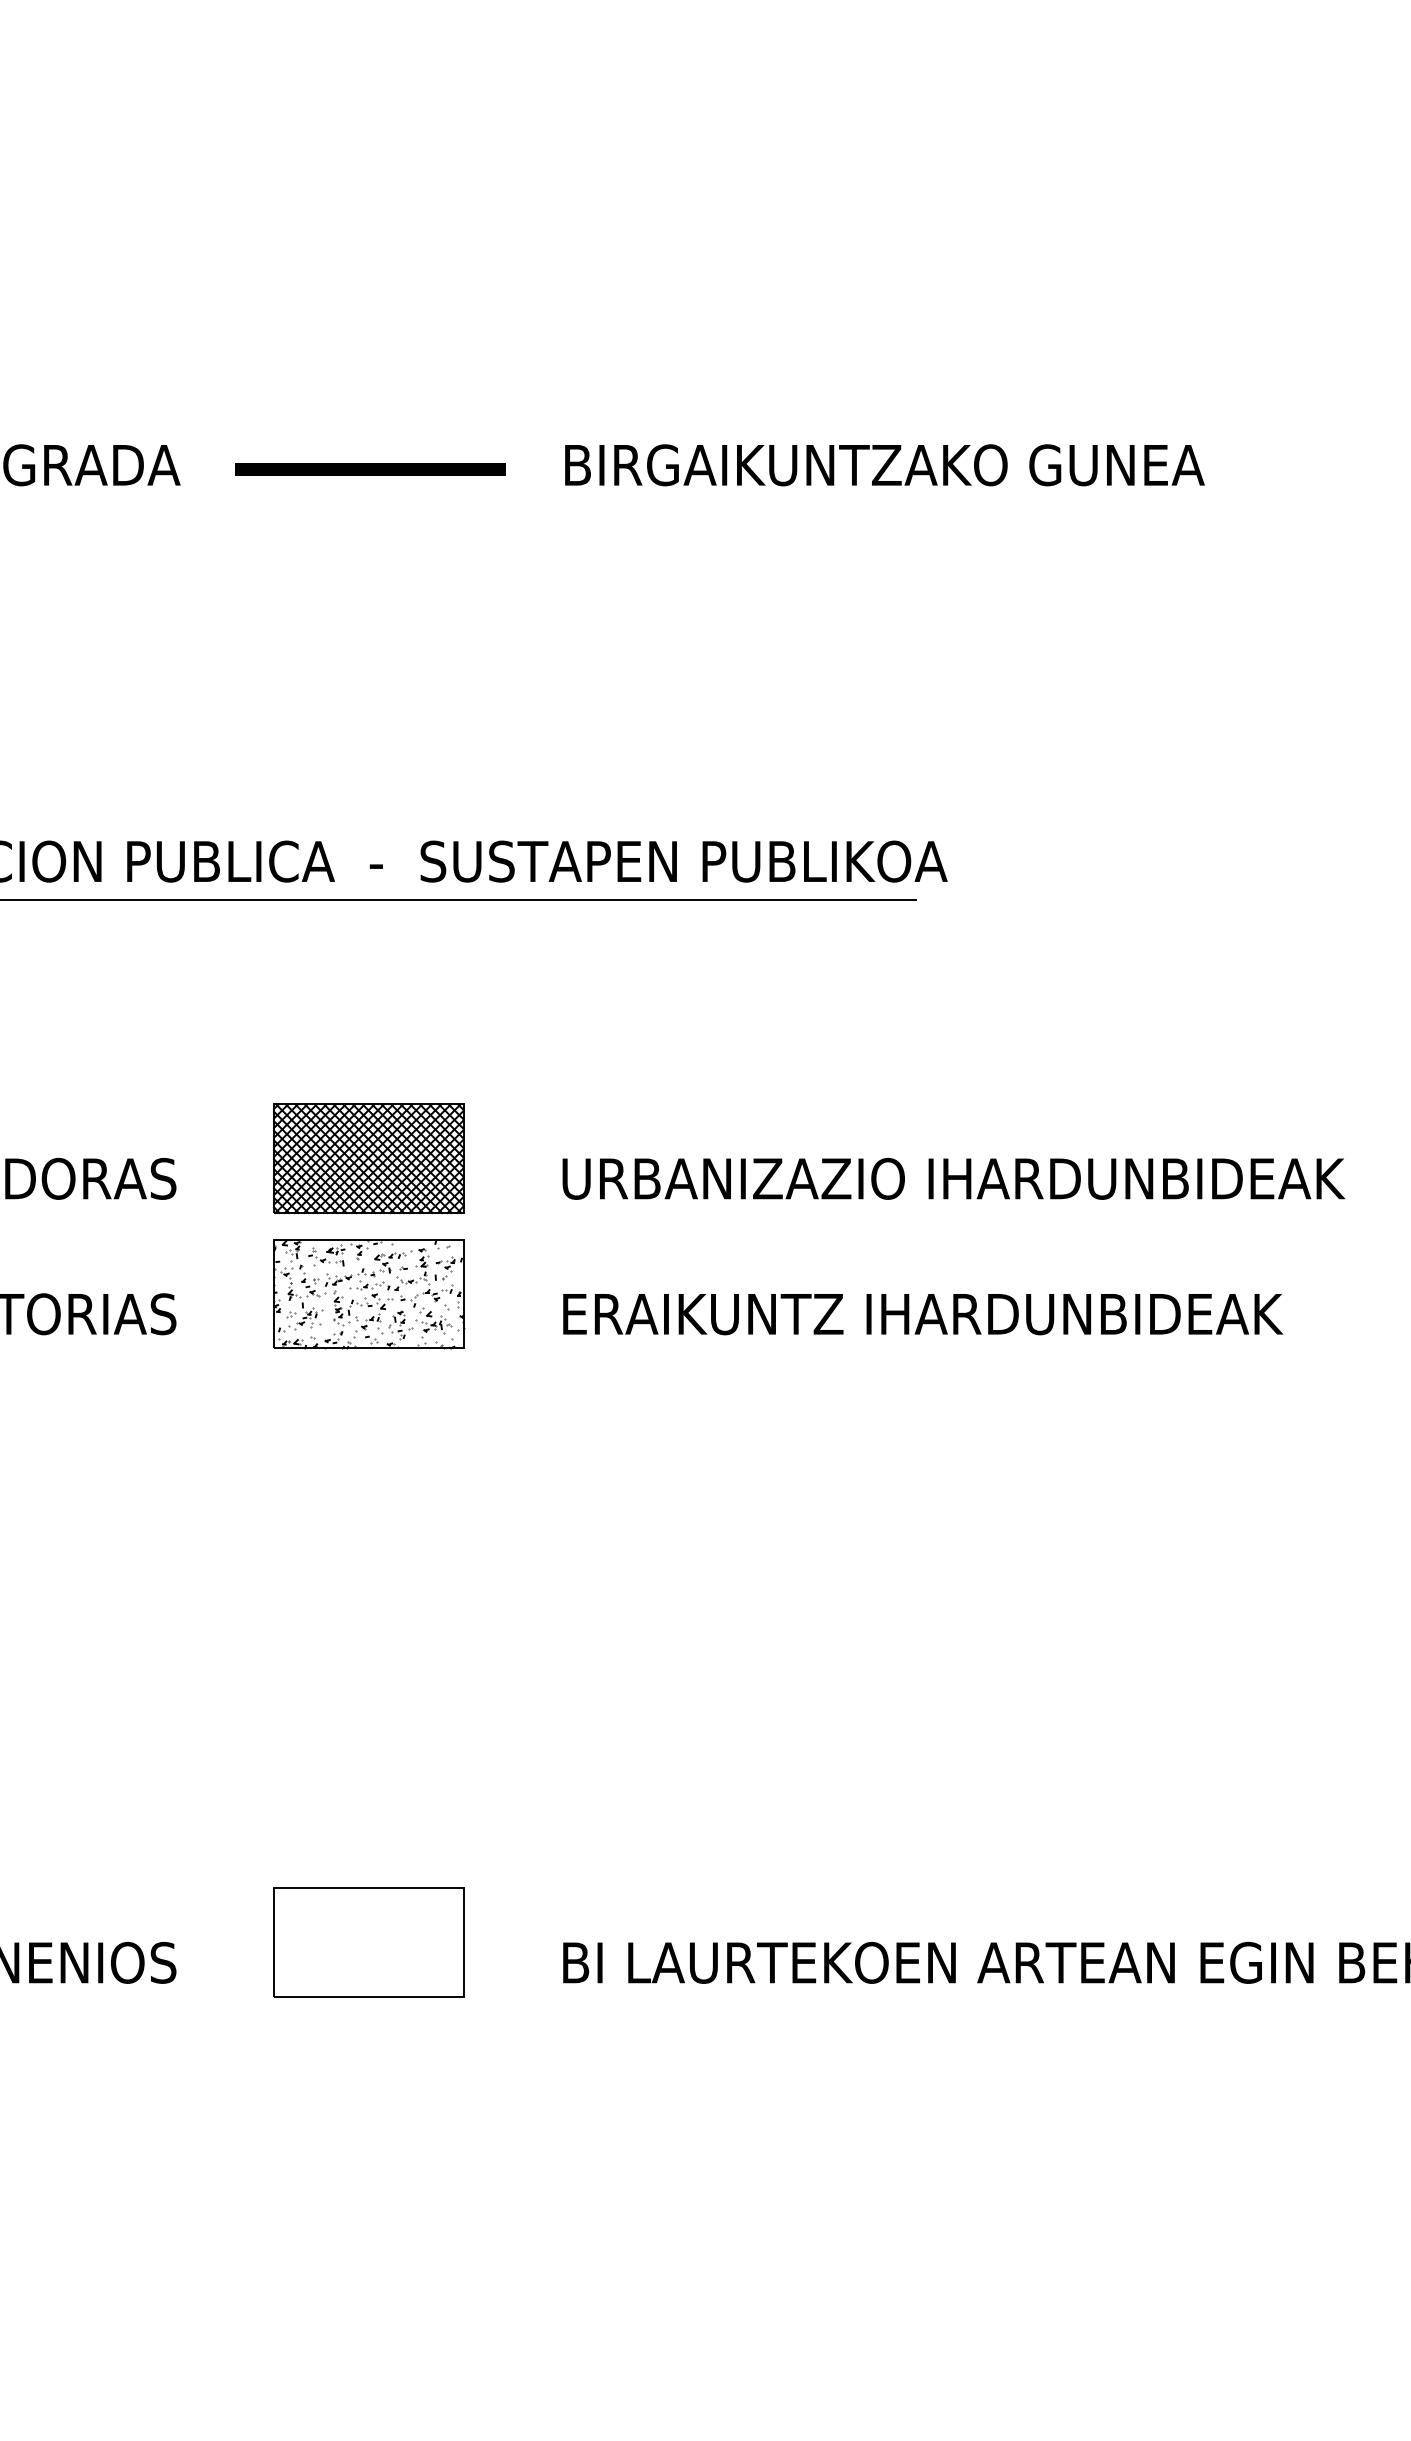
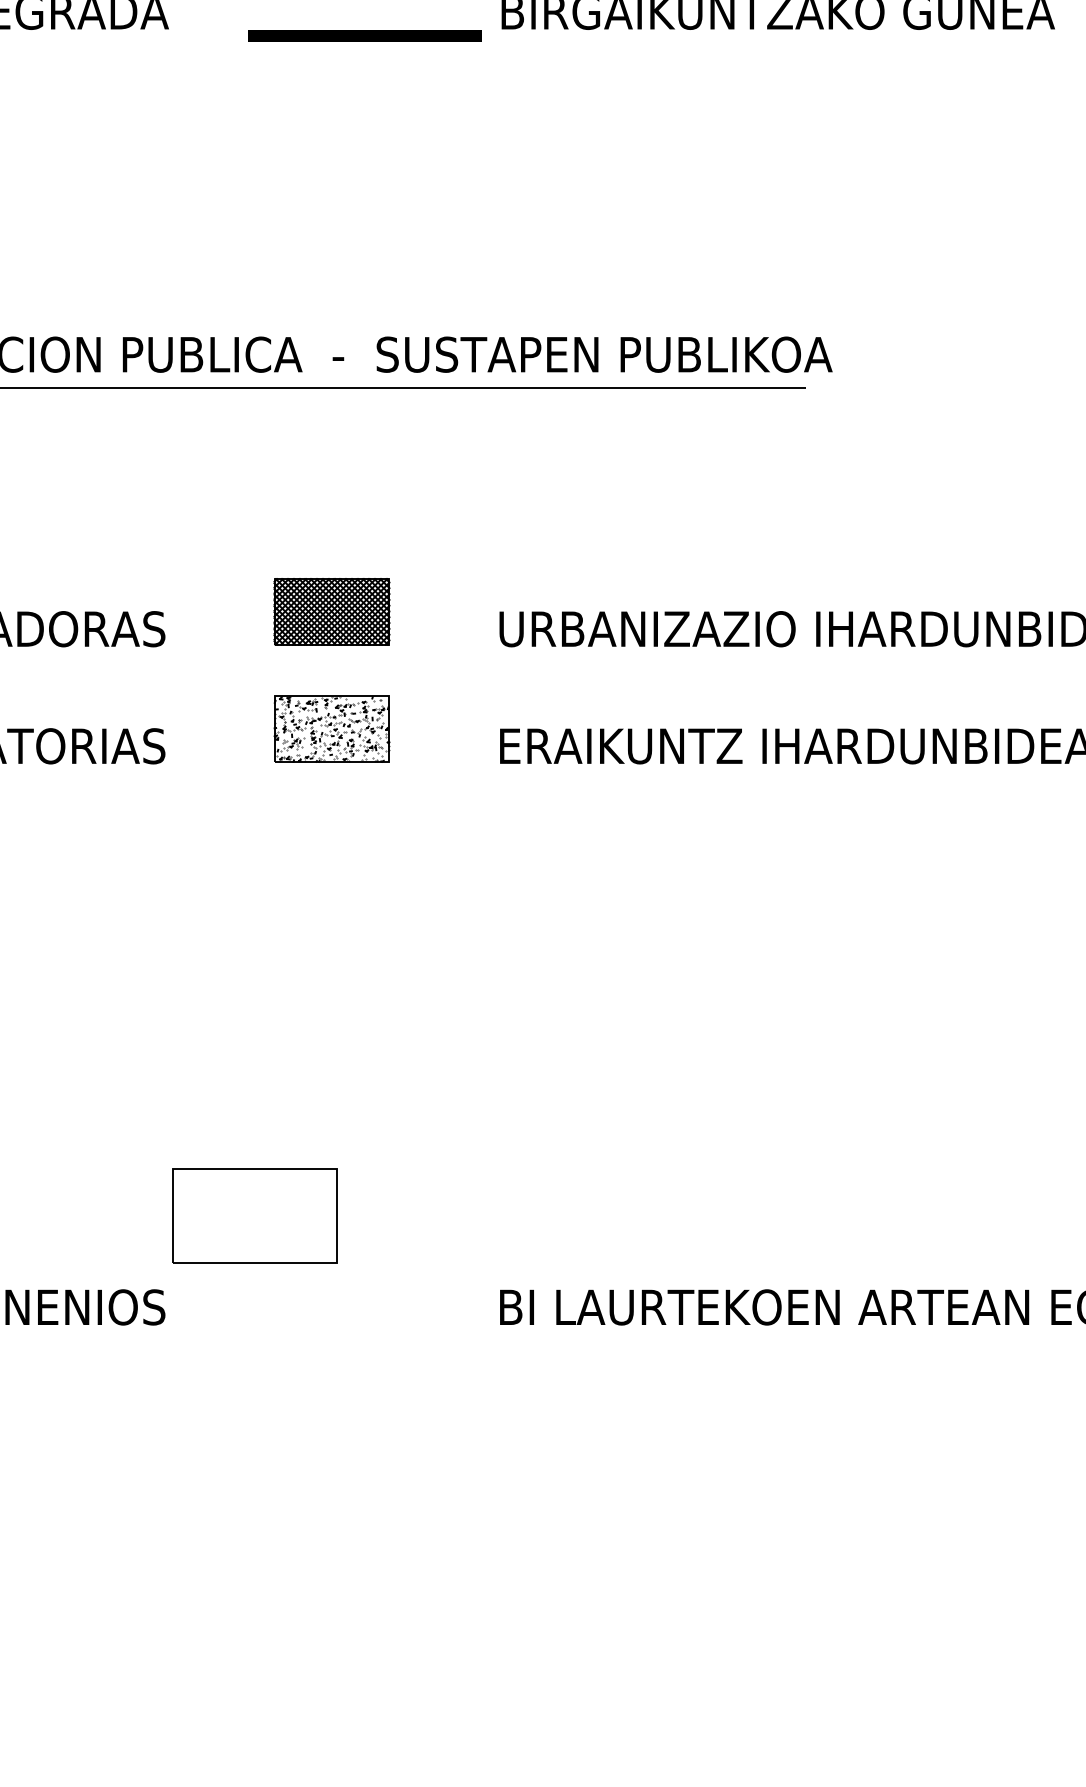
line: (370, 469) -> (364, 36), moved
part: (368, 1158) -> (331, 611), size x0.7
part: (369, 1294) -> (332, 729), size x0.7
part: (368, 1942) -> (254, 1216), moved

